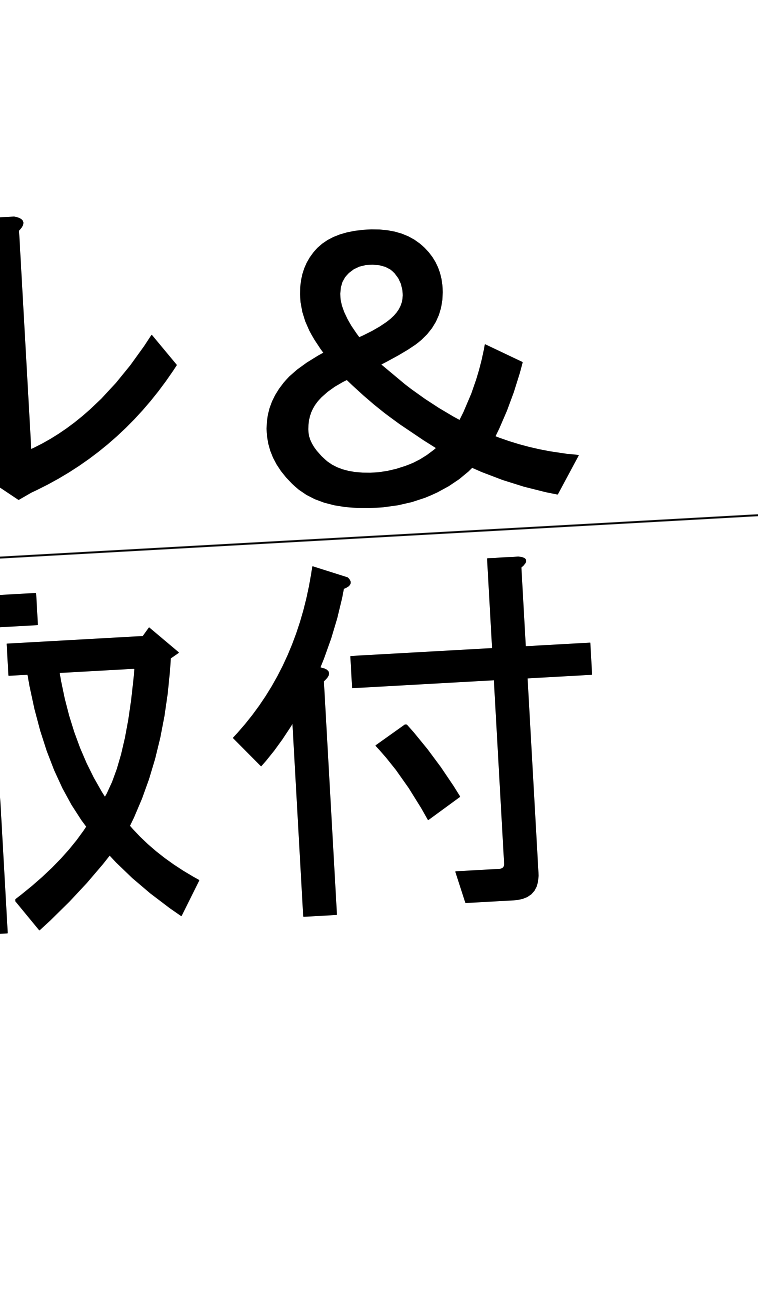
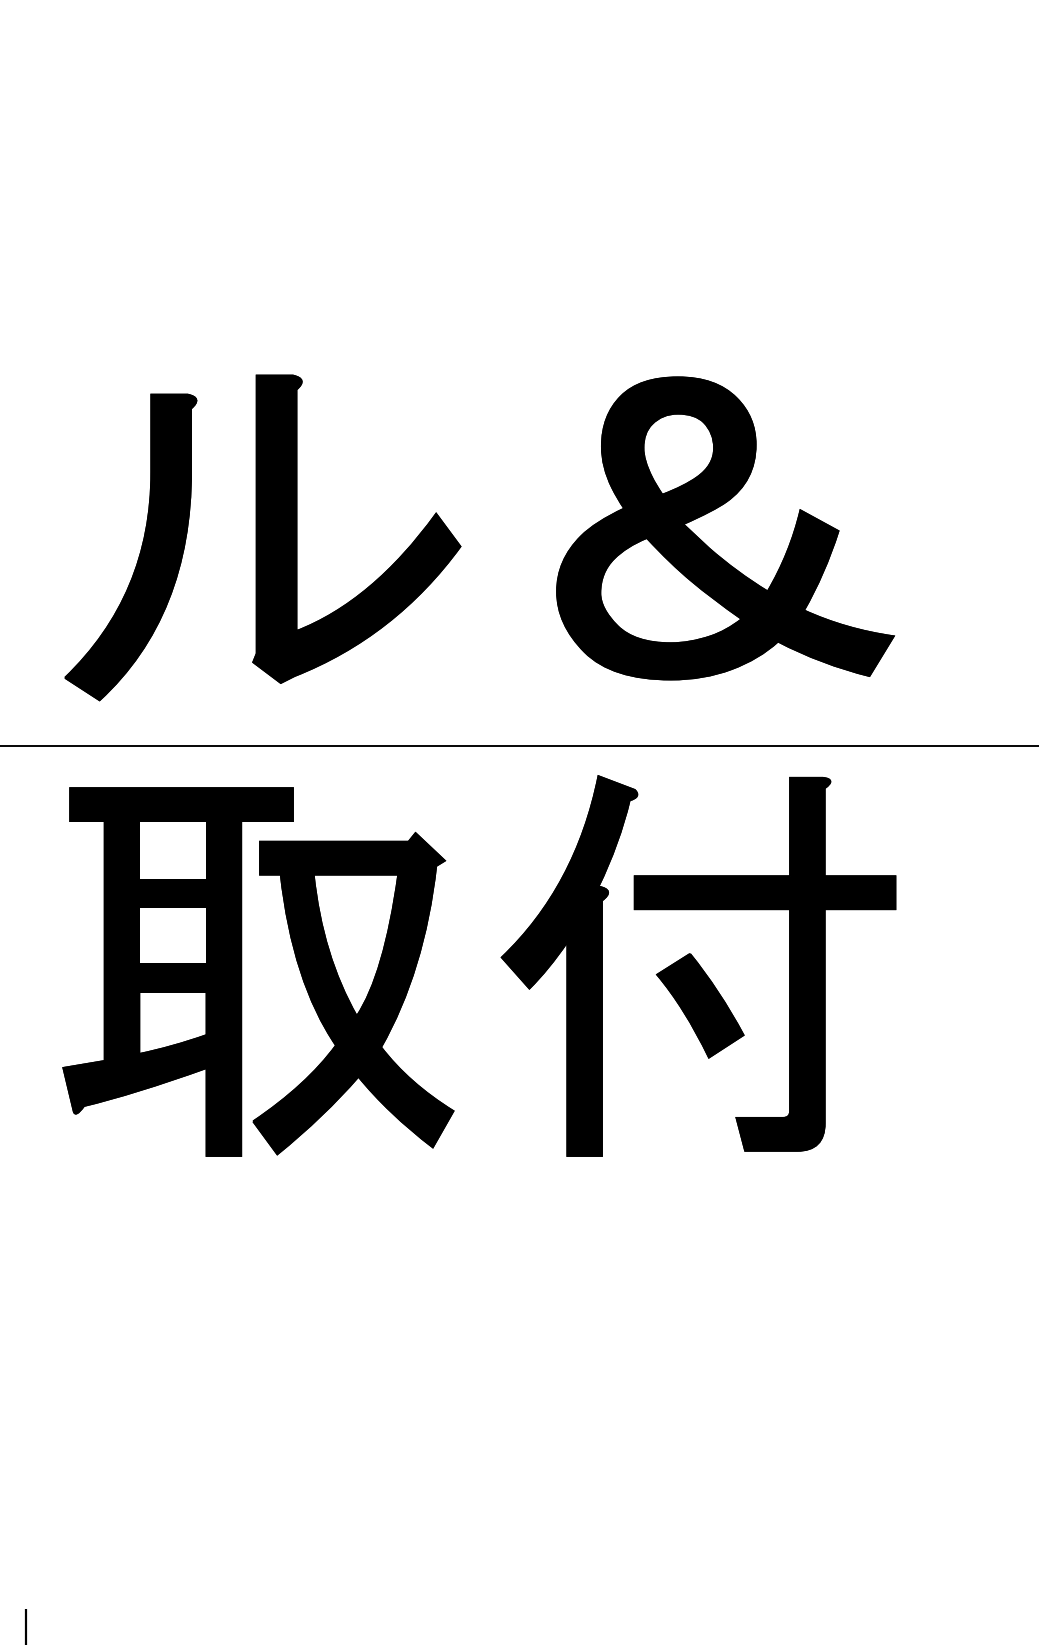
part: (407, 350) -> (714, 510), moved

